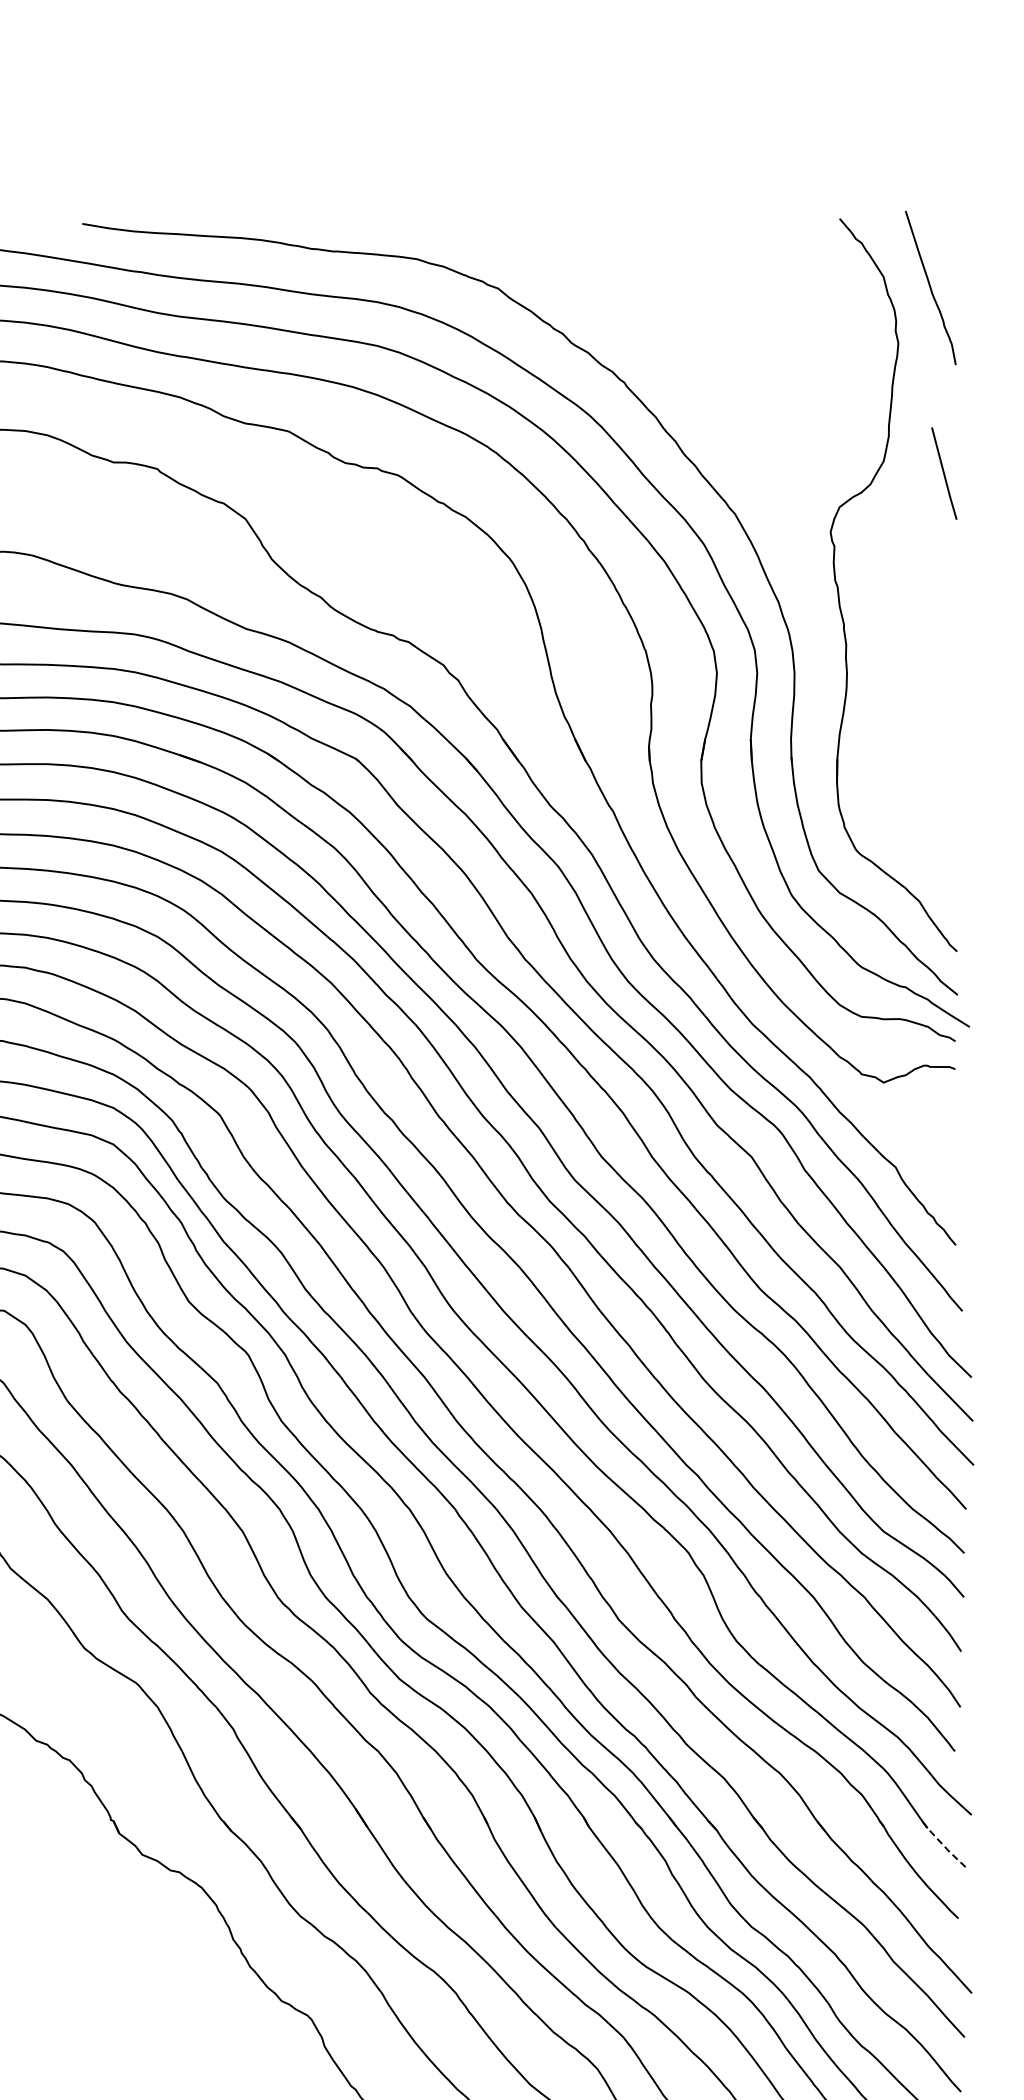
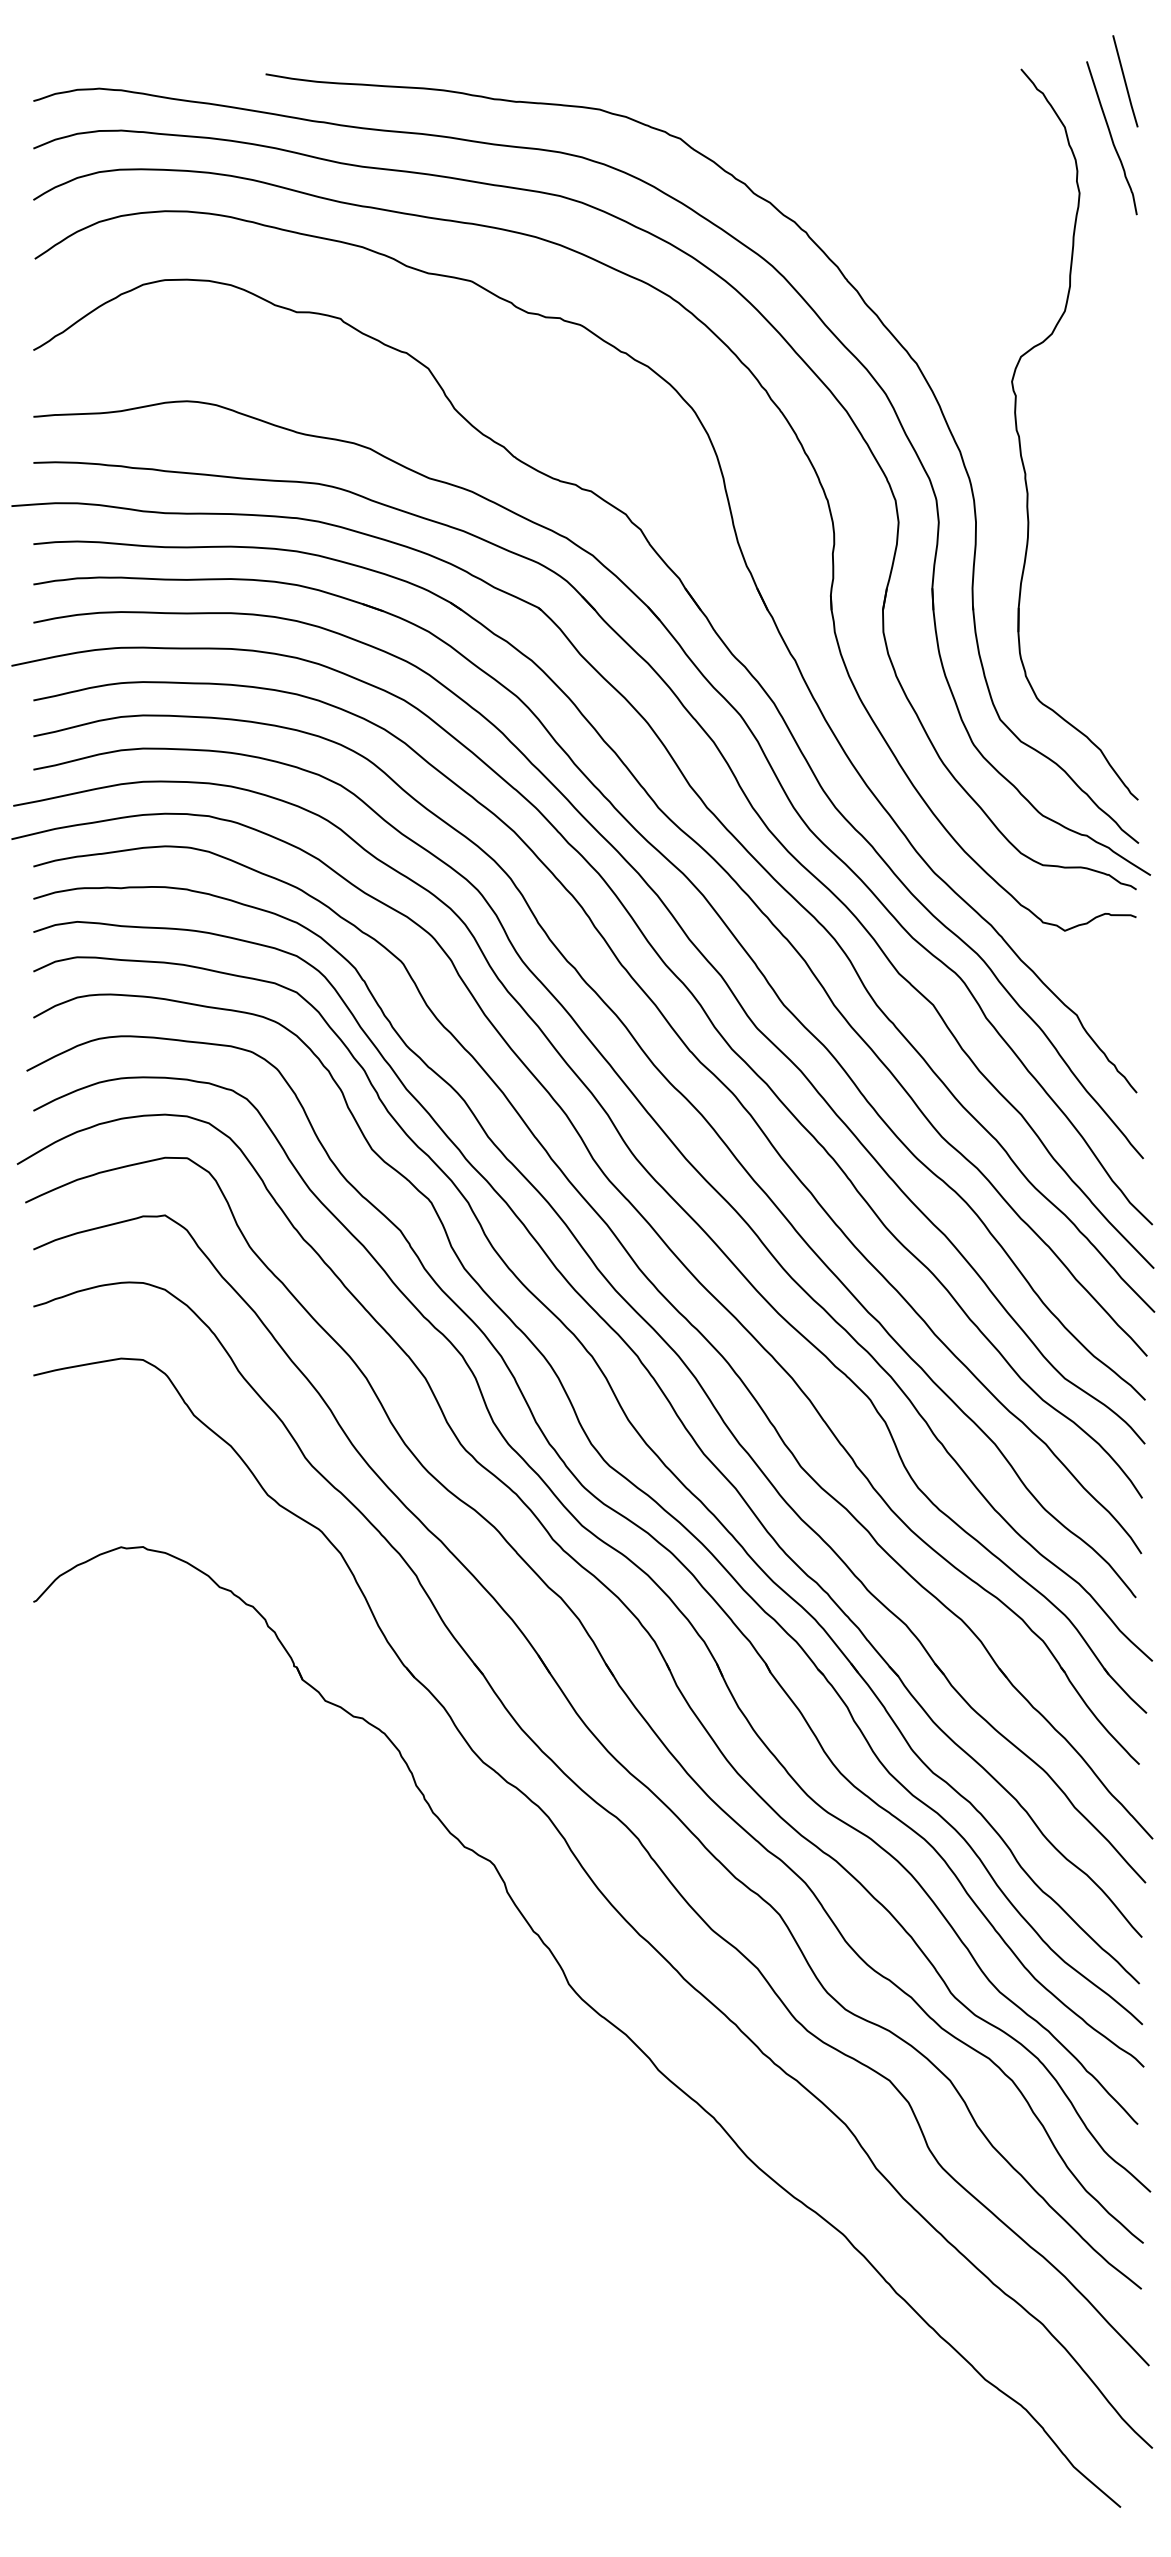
line: (944, 473) -> (1125, 81), moved
line: (943, 1845) -> (1124, 1691), dashed -> solid

